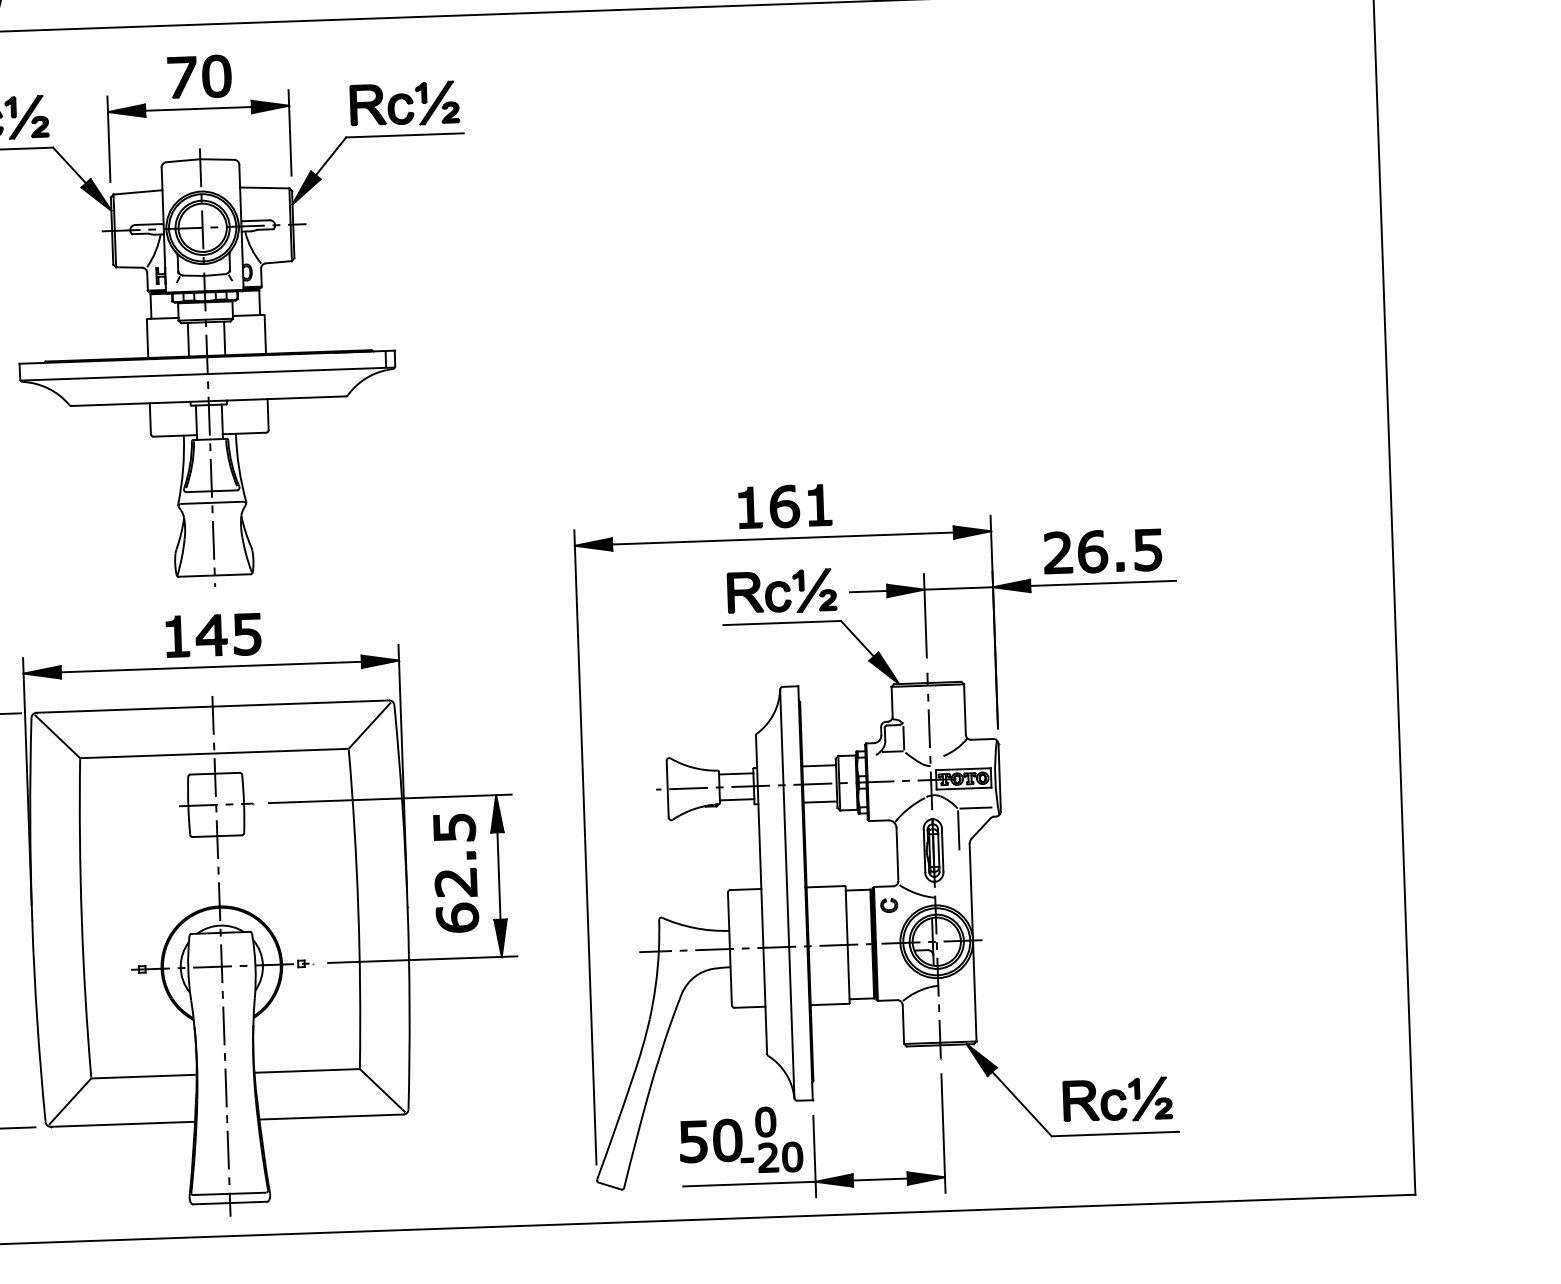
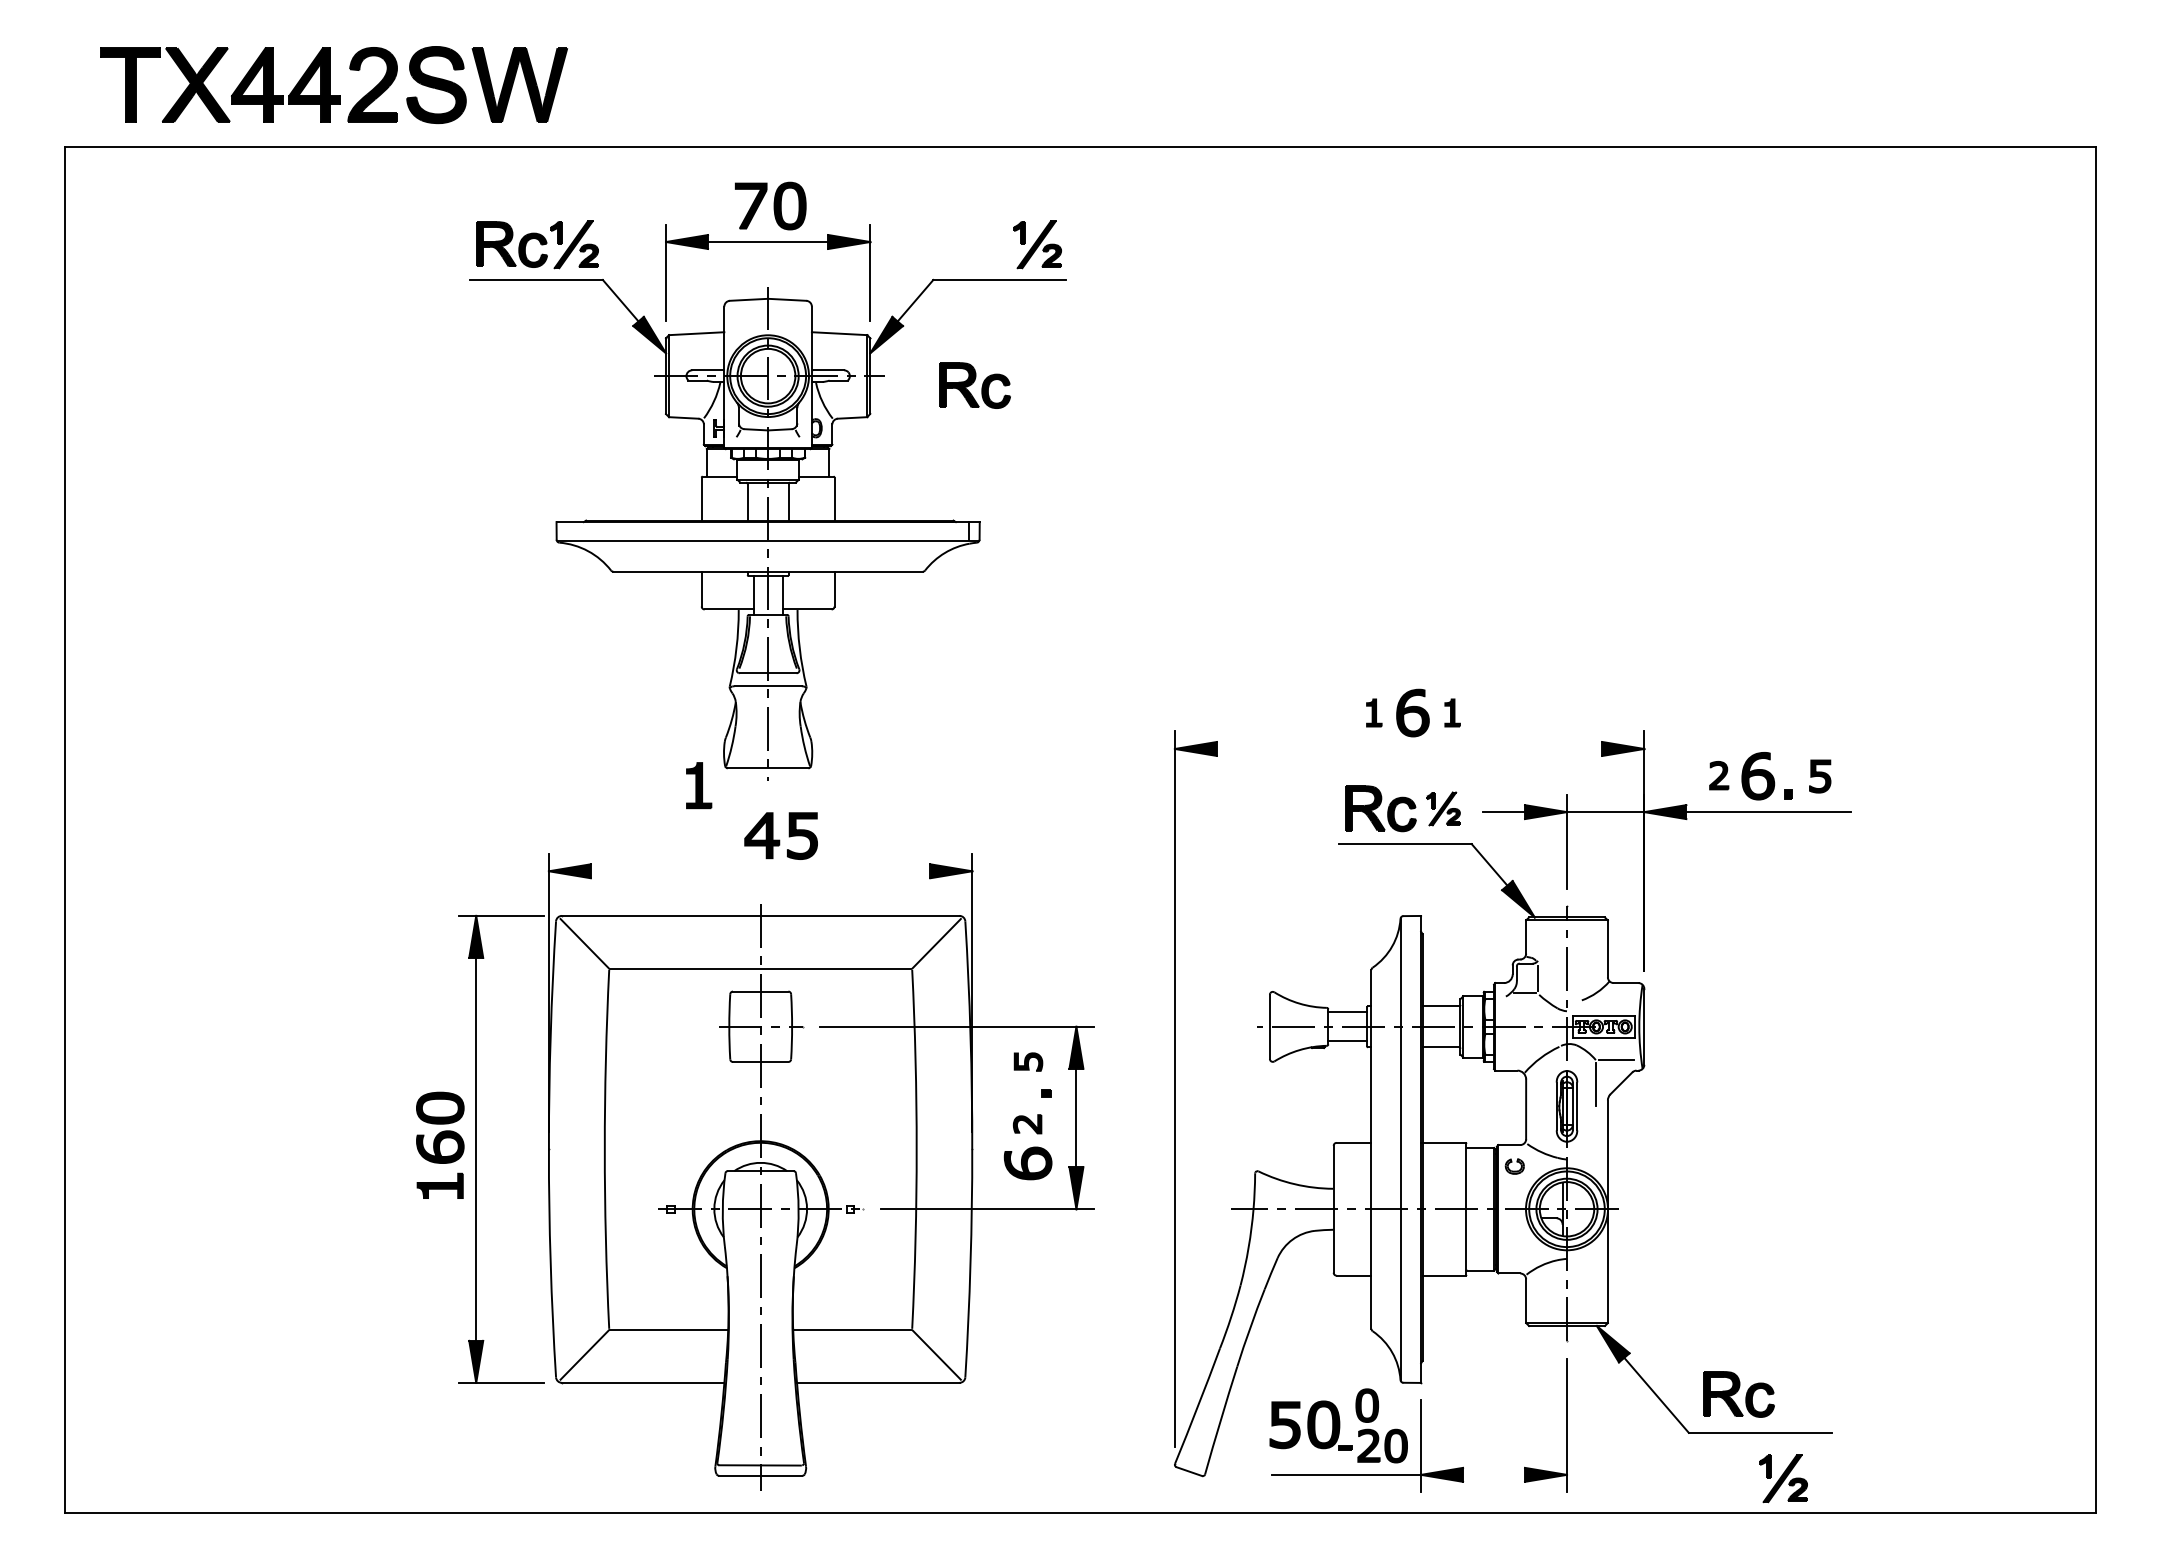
part: (381, 104) -> (974, 385), moved
part: (819, 504) -> (1452, 712), size x0.6
part: (750, 507) -> (1374, 712), size x0.6
line: (782, 538) -> (1409, 748), removed
part: (1147, 550) -> (1819, 776), size x0.7
part: (1058, 552) -> (1719, 775), size x0.6
part: (814, 590) -> (1443, 808), size x0.7
part: (178, 636) -> (699, 785), moved
line: (211, 667) -> (760, 871), removed
part: (454, 827) -> (1028, 1061), size x0.6
part: (455, 883) -> (1027, 1124), size x0.6
part: (1150, 1098) -> (1783, 1478), moved
line: (879, 1179) -> (1493, 1474), removed

